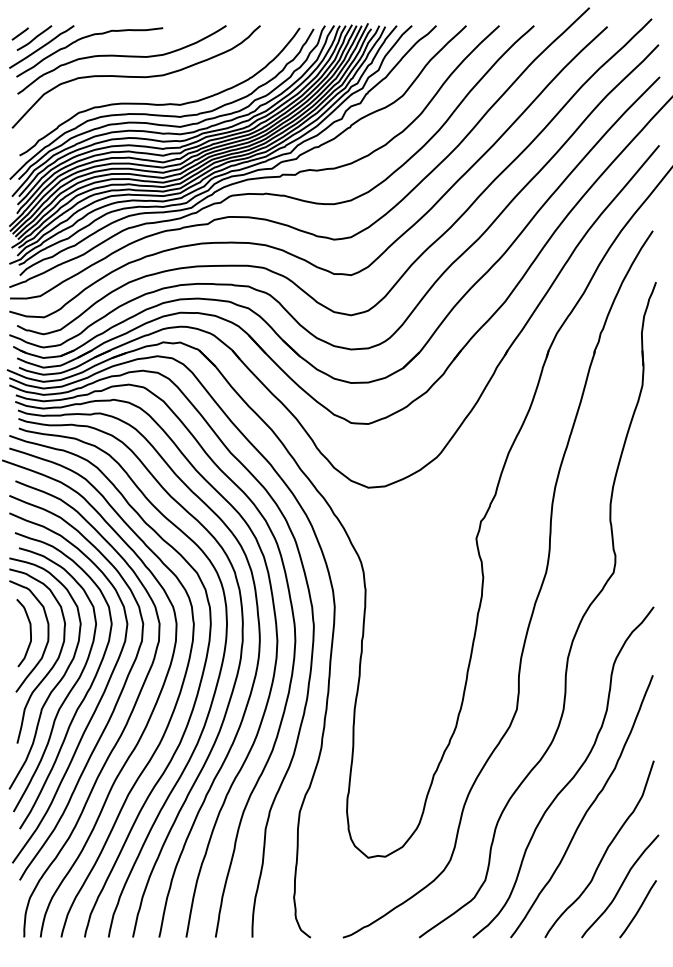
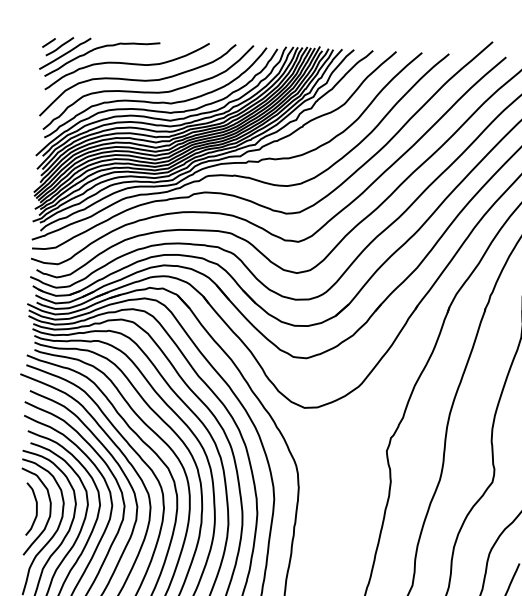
curve: (150, 91) -> (148, 92), added

